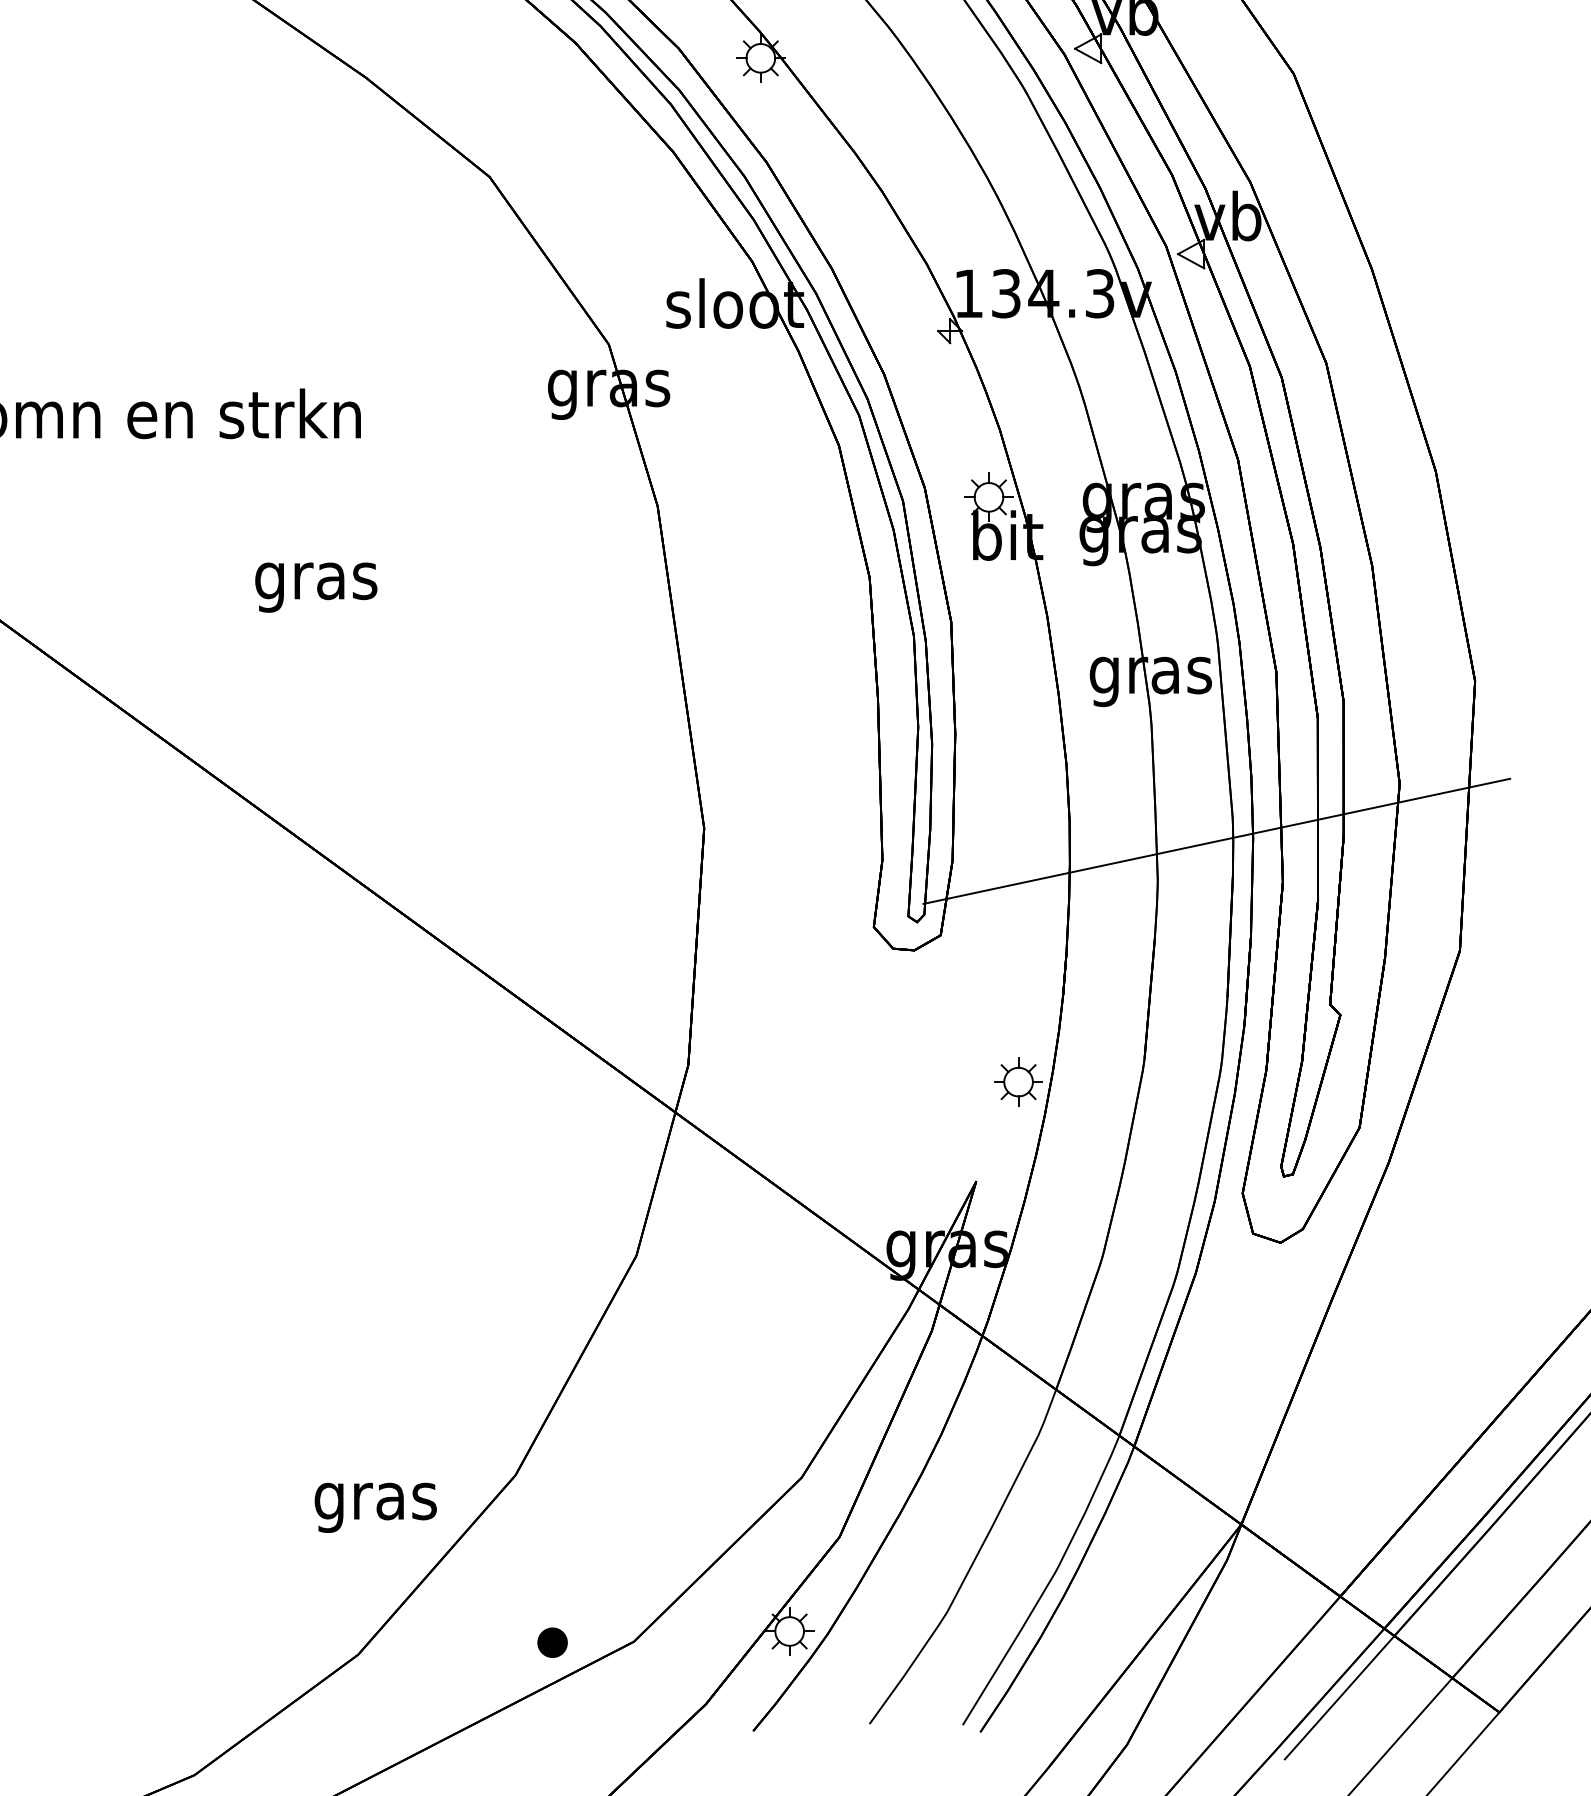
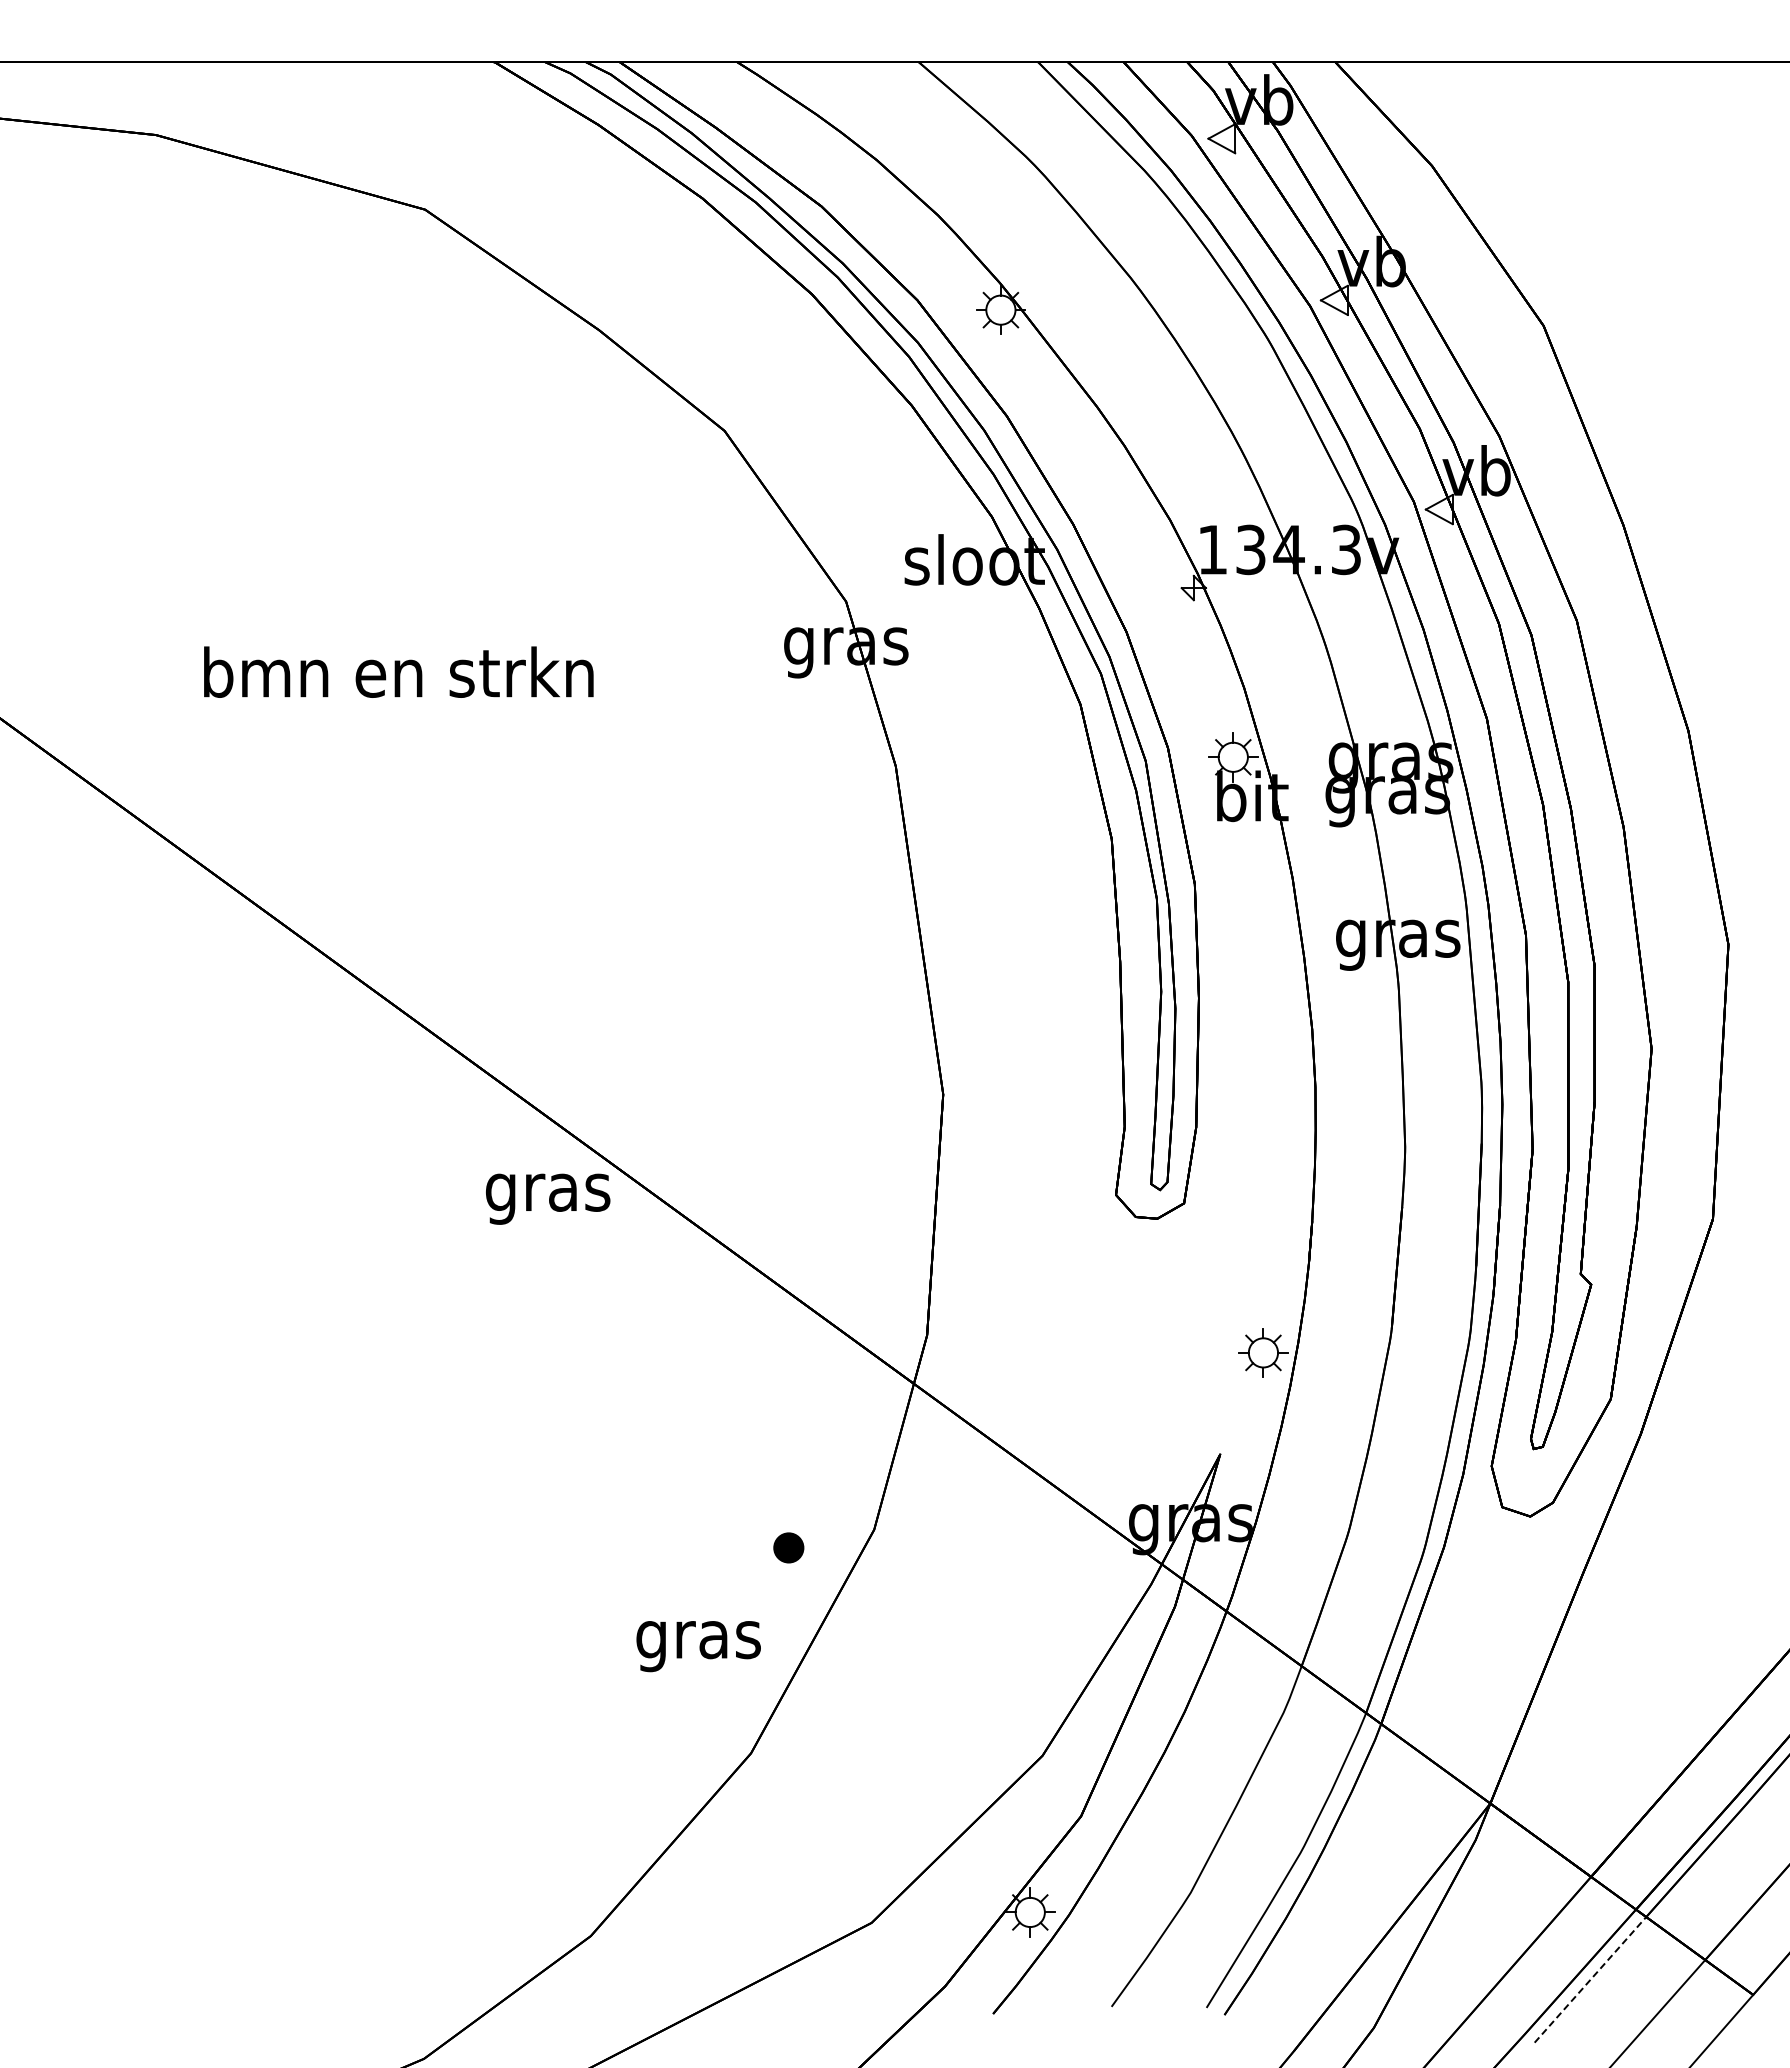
text: (316, 586) -> (548, 1198), moved
line: (1216, 841) -> (1465, 1107), removed
text: (375, 1507) -> (698, 1646), moved
part: (552, 1642) -> (788, 1547), moved
line: (1339, 1697) -> (1590, 1979), solid -> dashed

